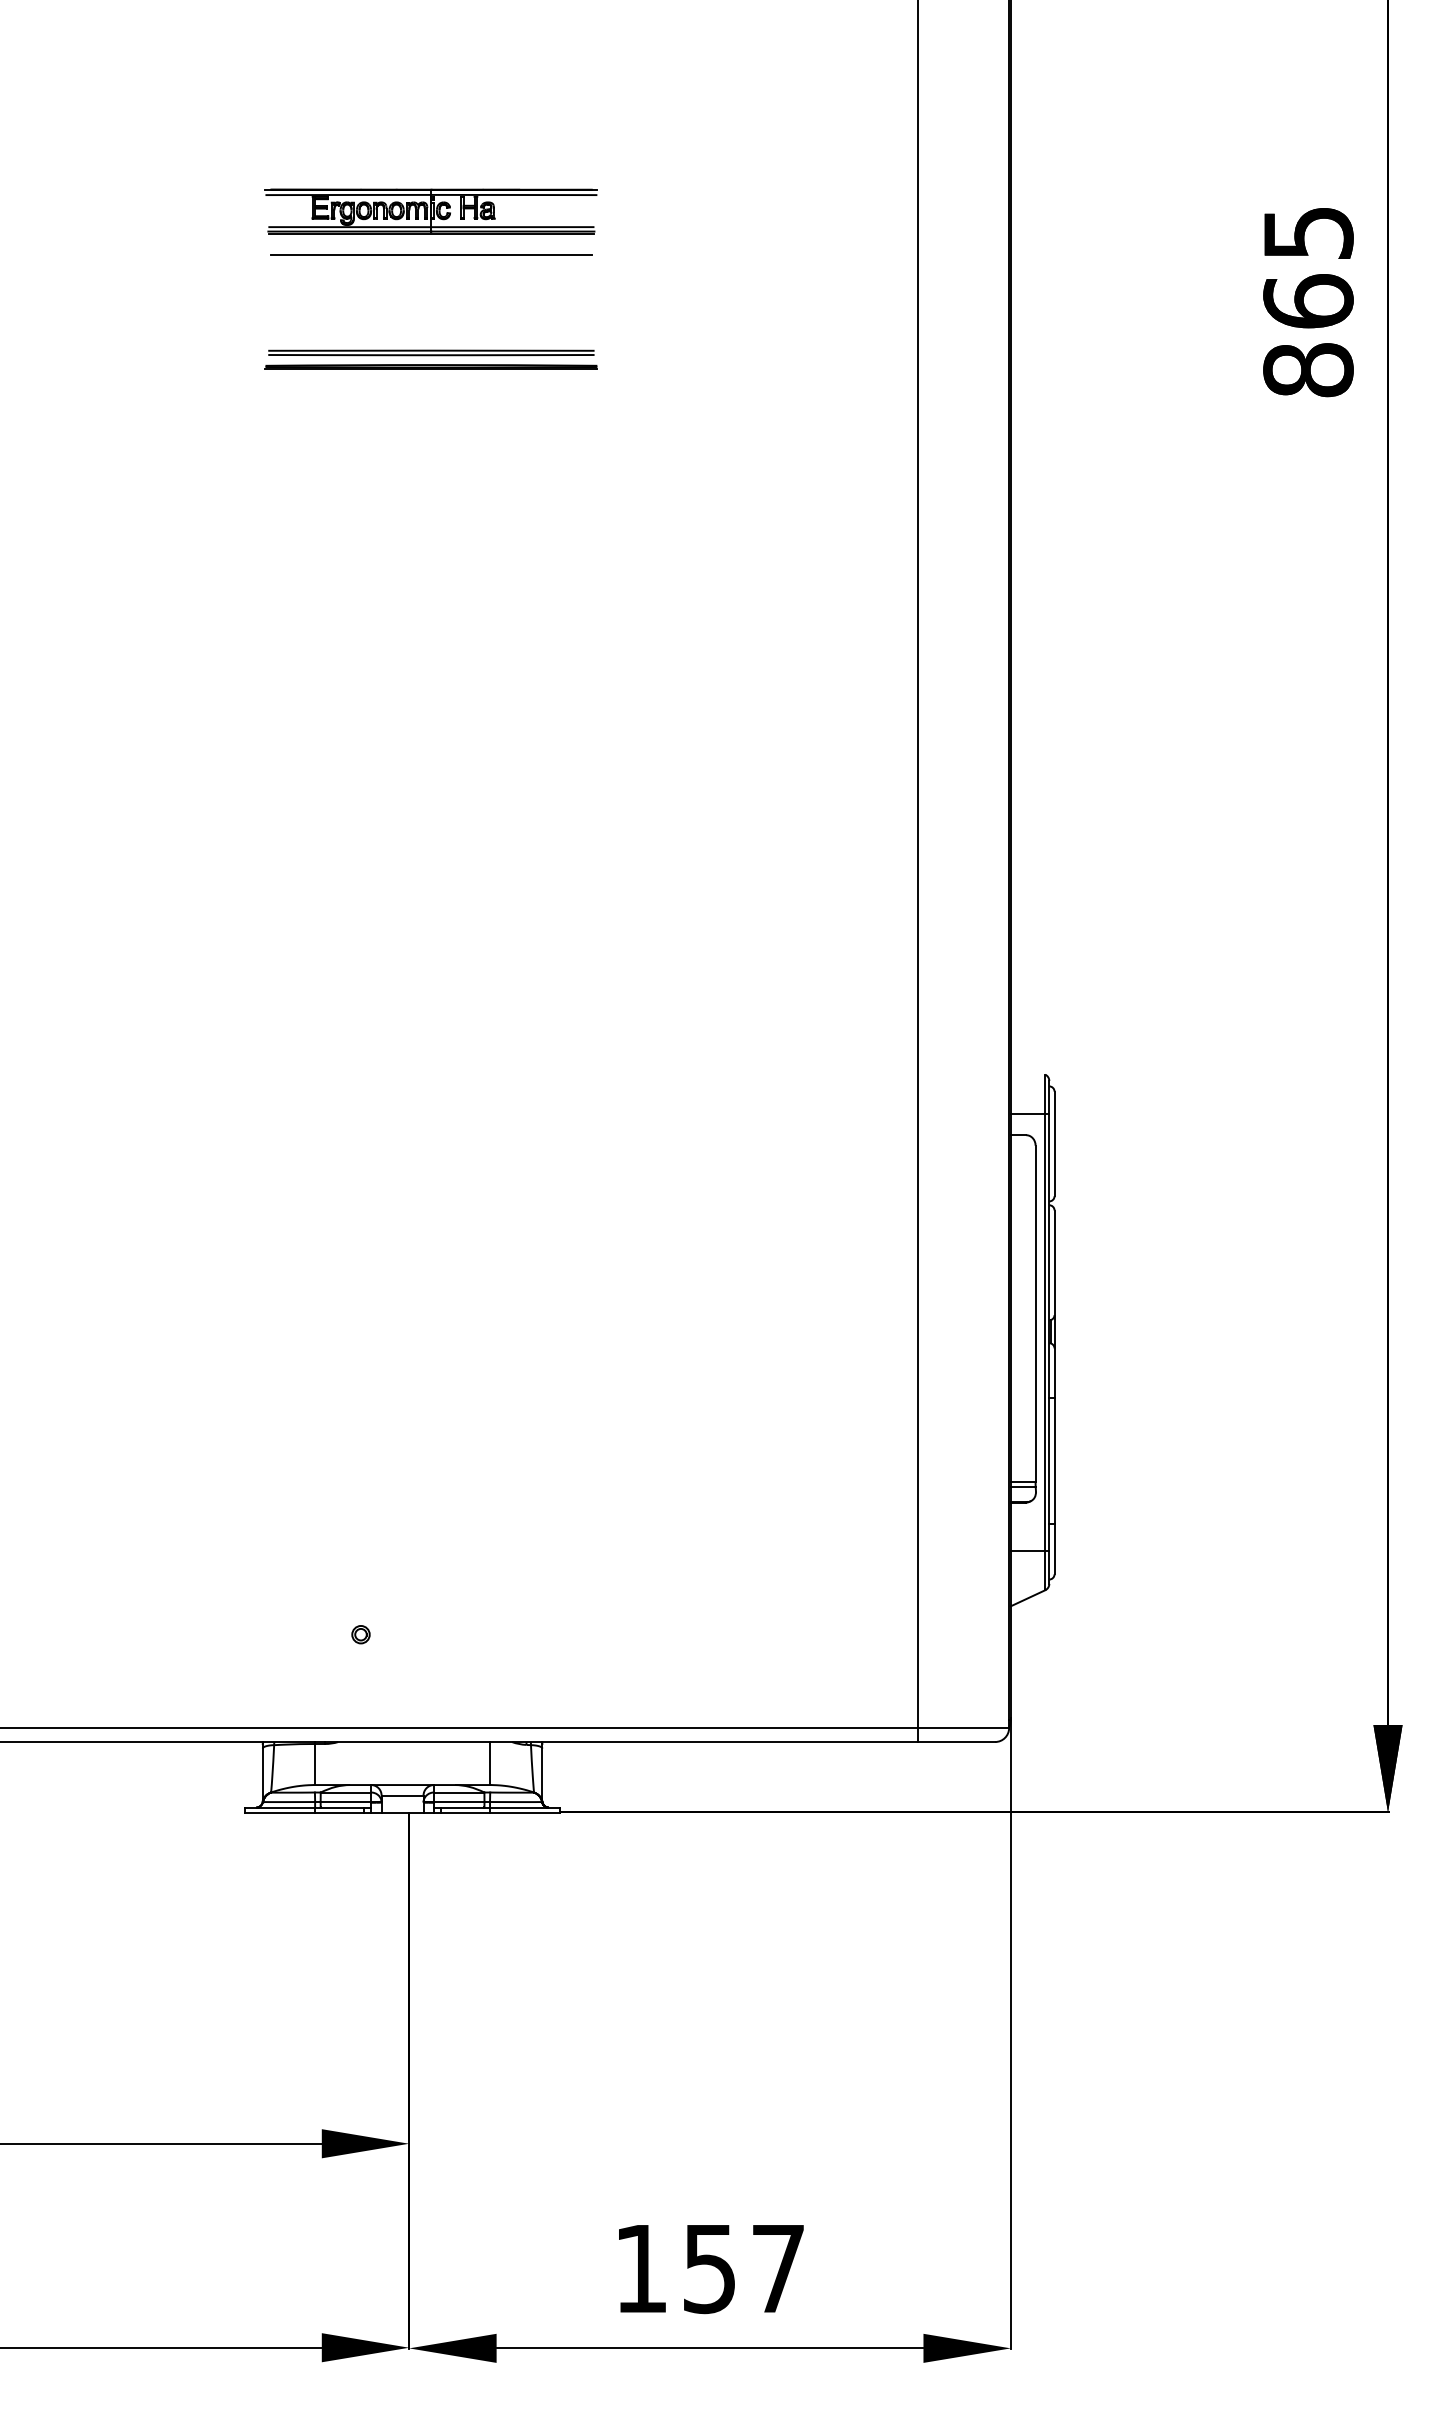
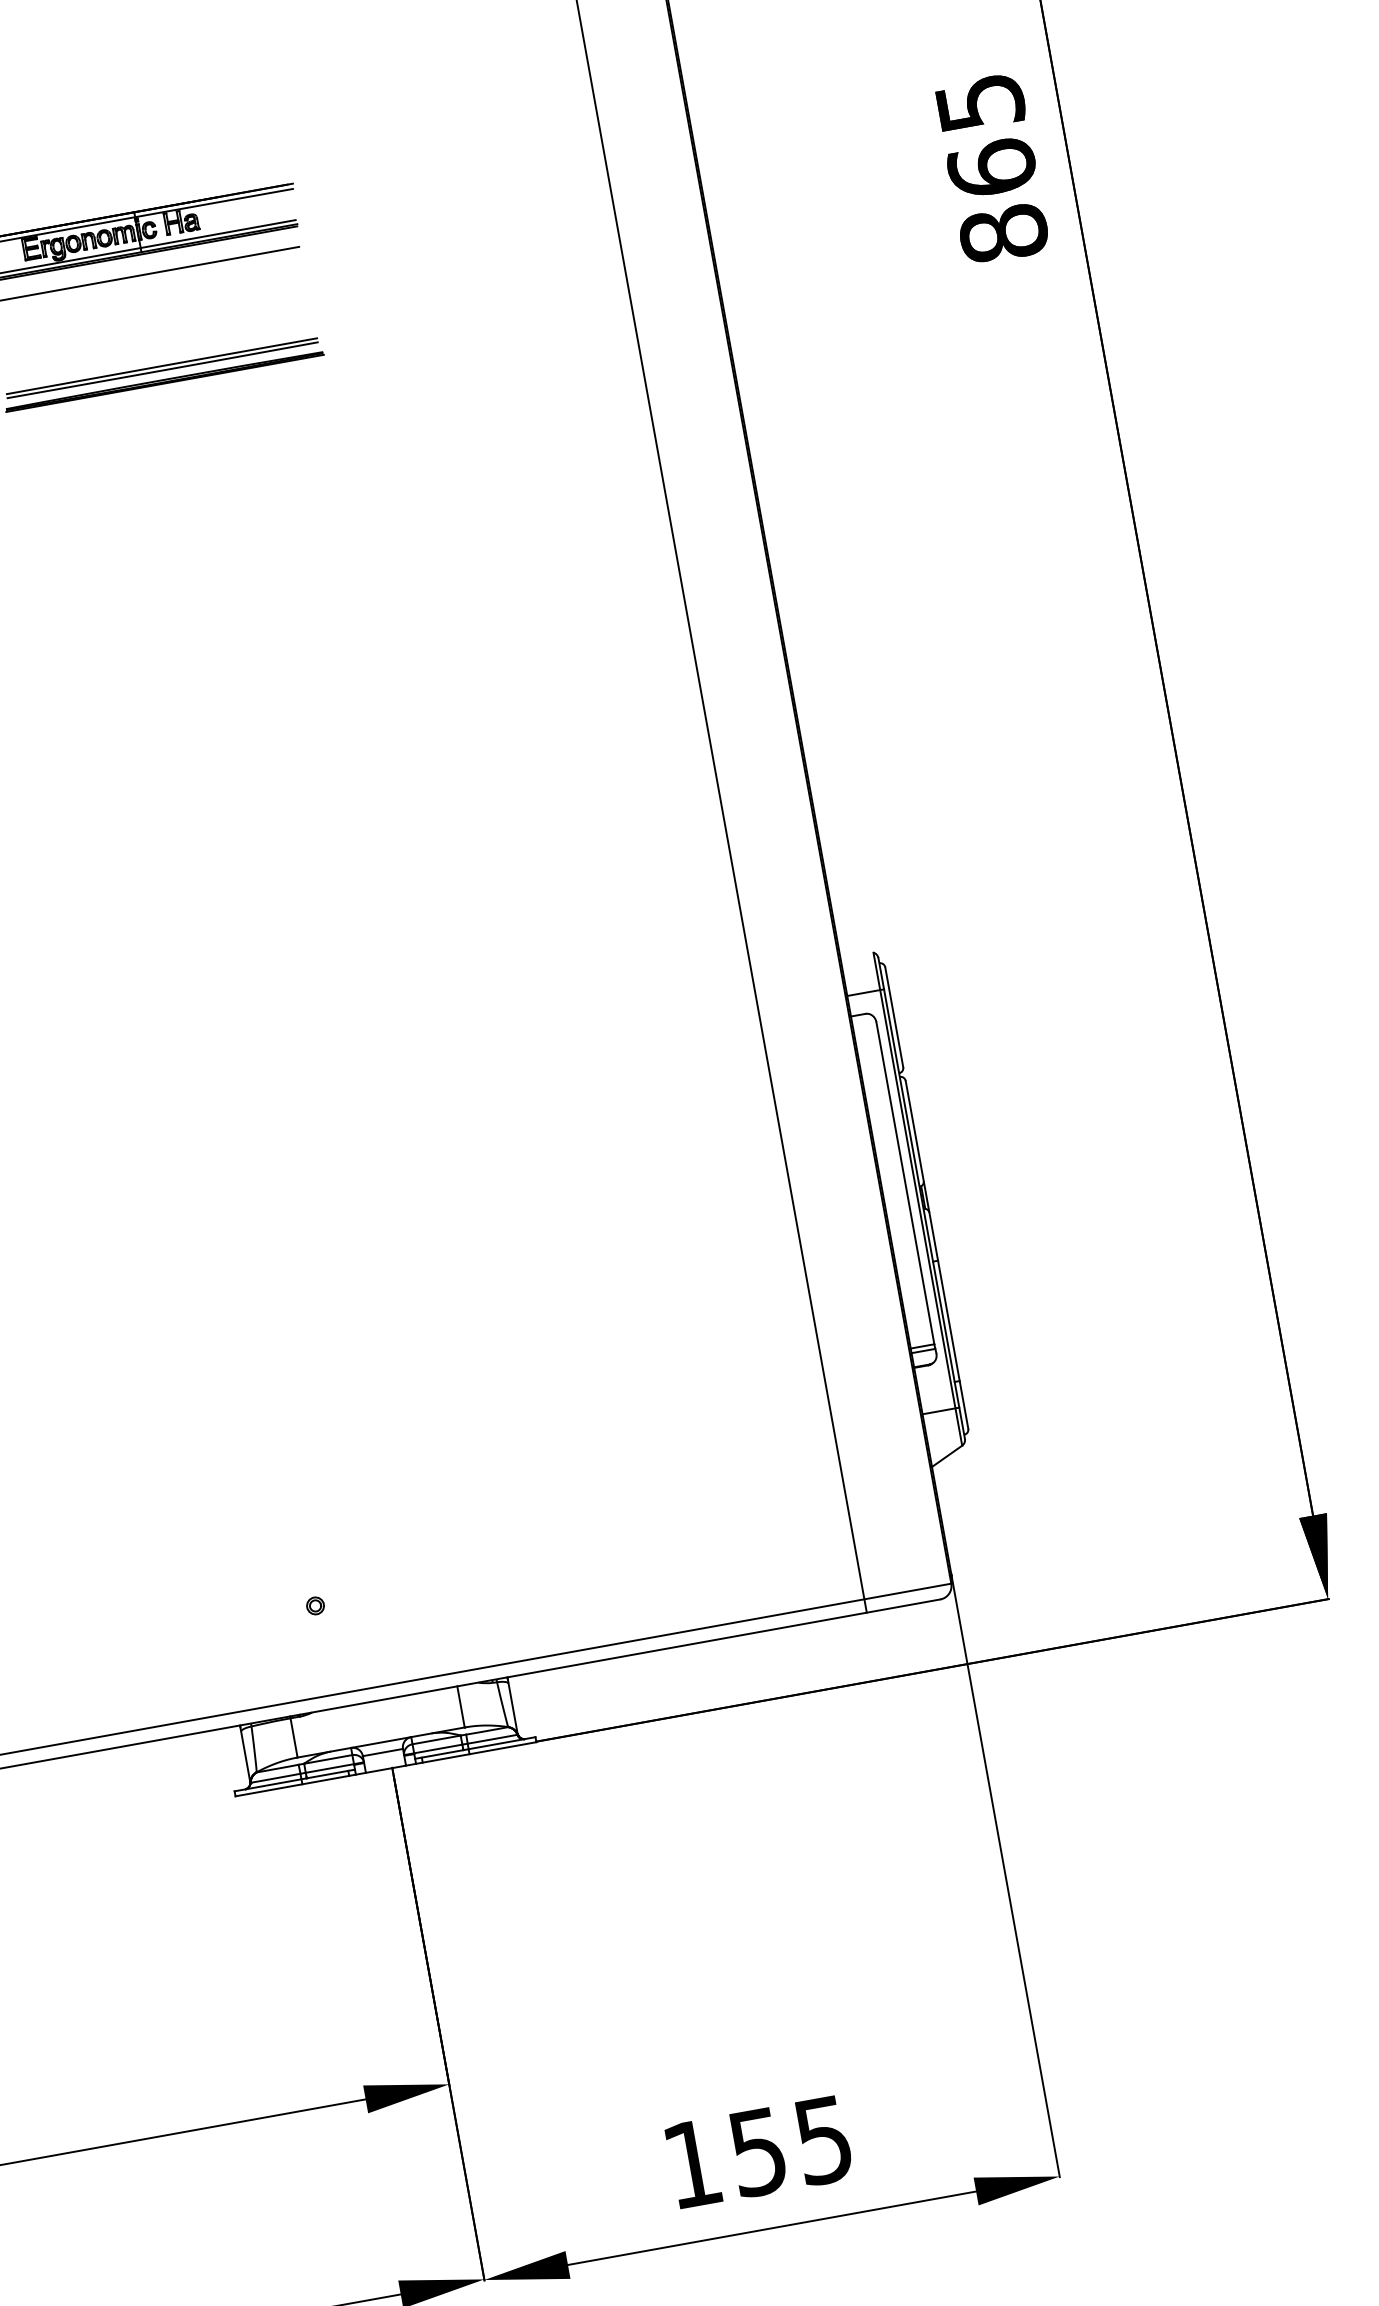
text: (777, 2269) -> (822, 2141), 157 -> 155

